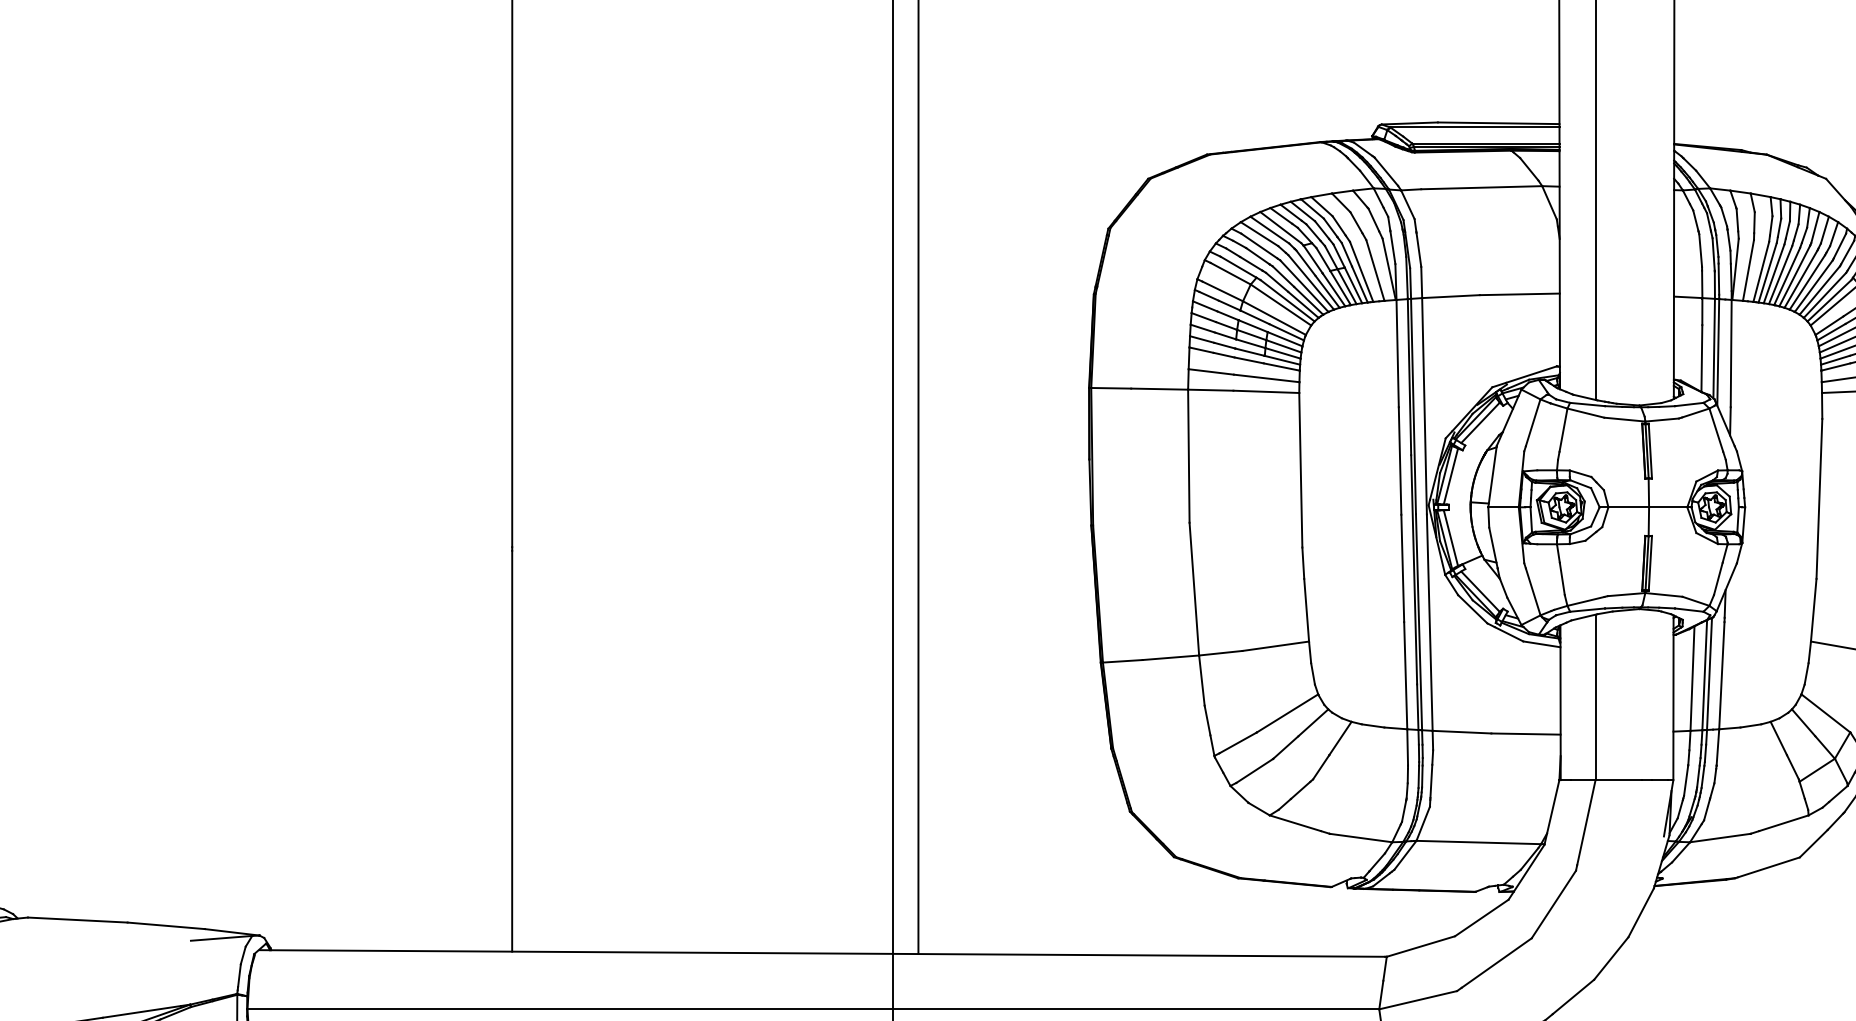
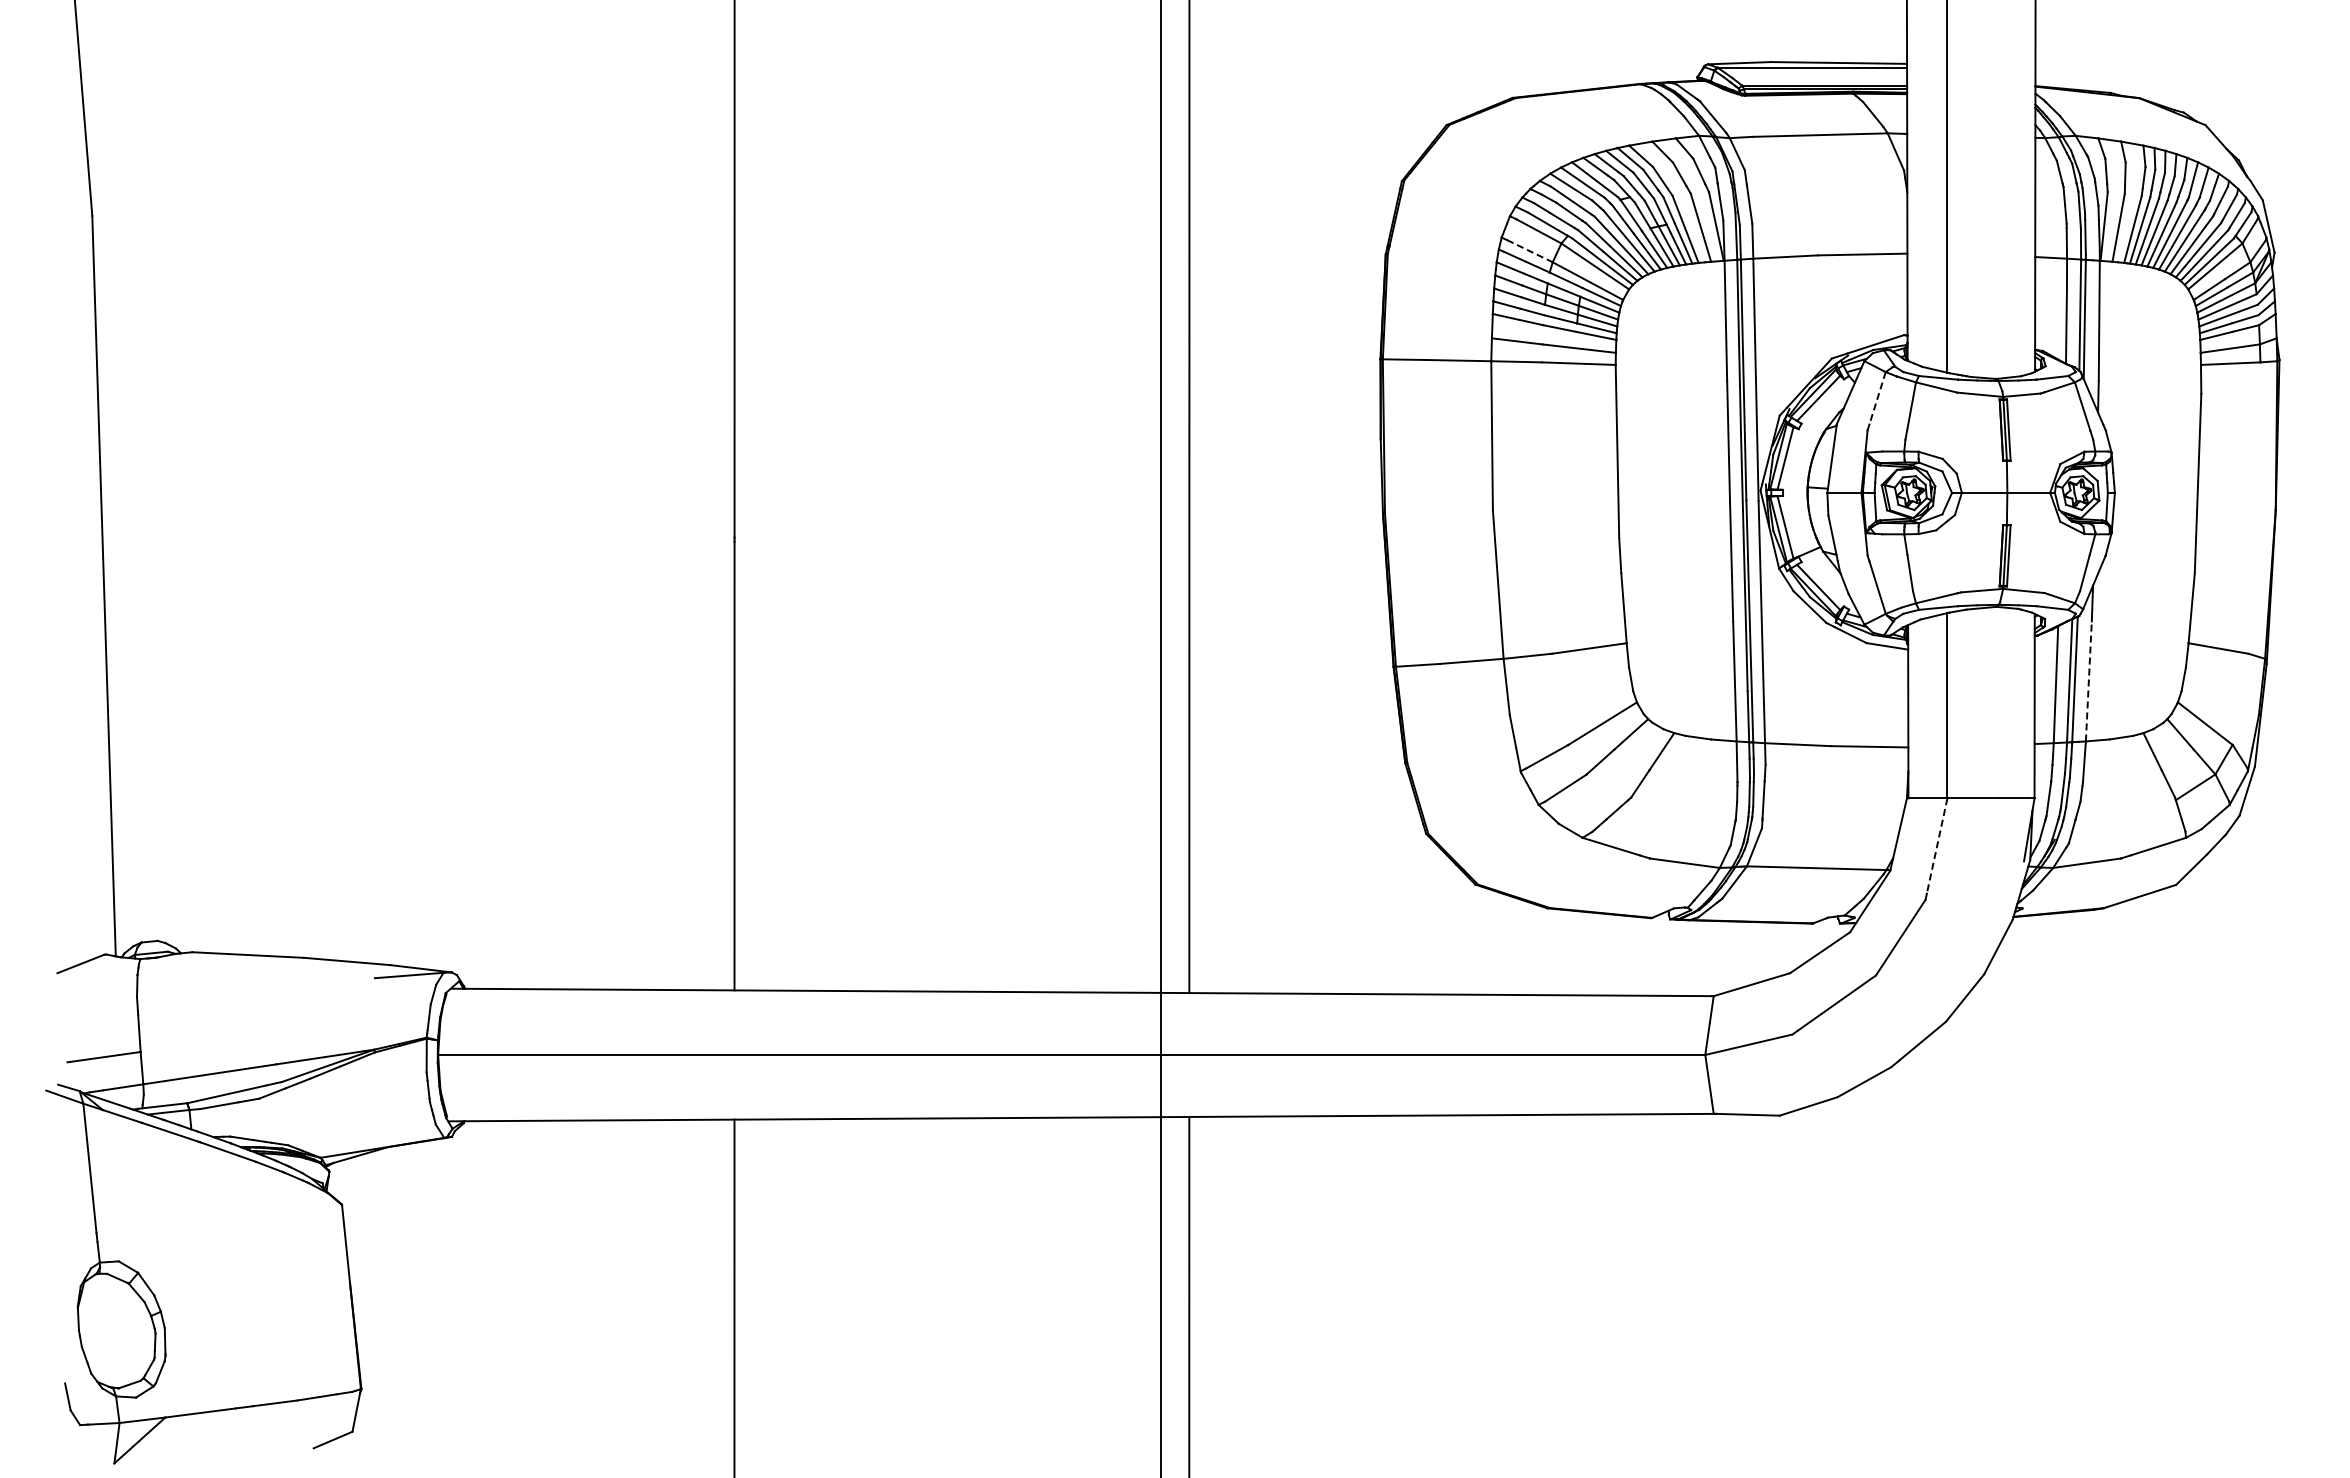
line: (1223, 291) -> (1530, 251), solid -> dashed
line: (1533, 422) -> (1877, 398), solid -> dashed
line: (1721, 674) -> (2088, 680), solid -> dashed
line: (1586, 822) -> (1937, 845), solid -> dashed

